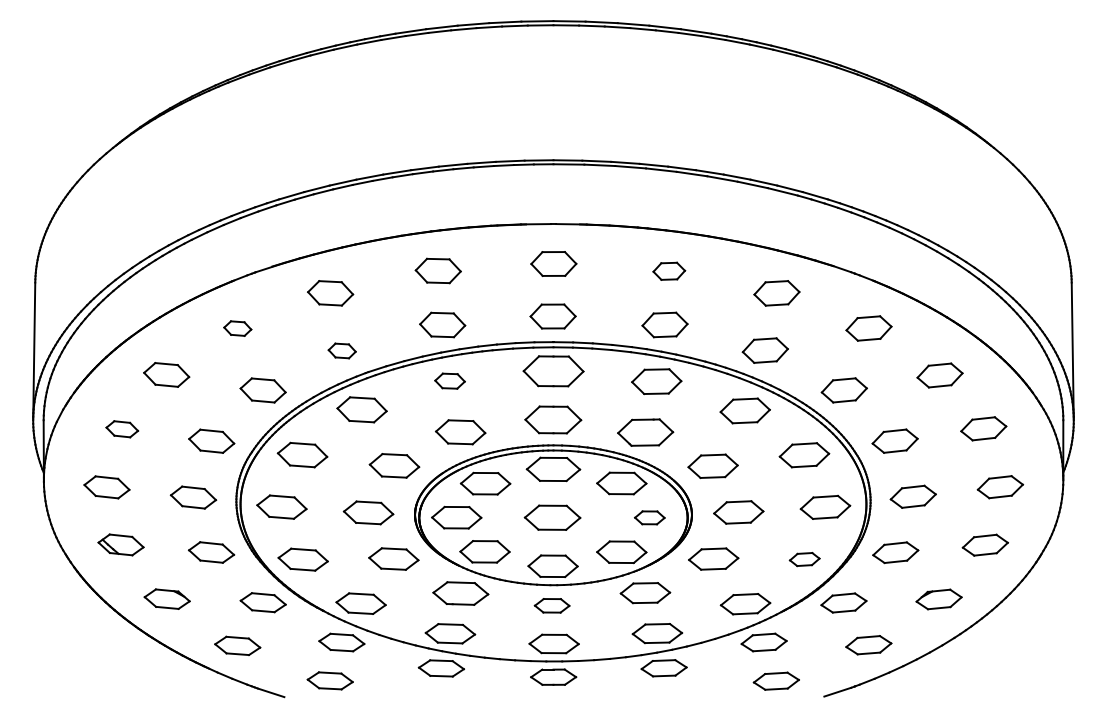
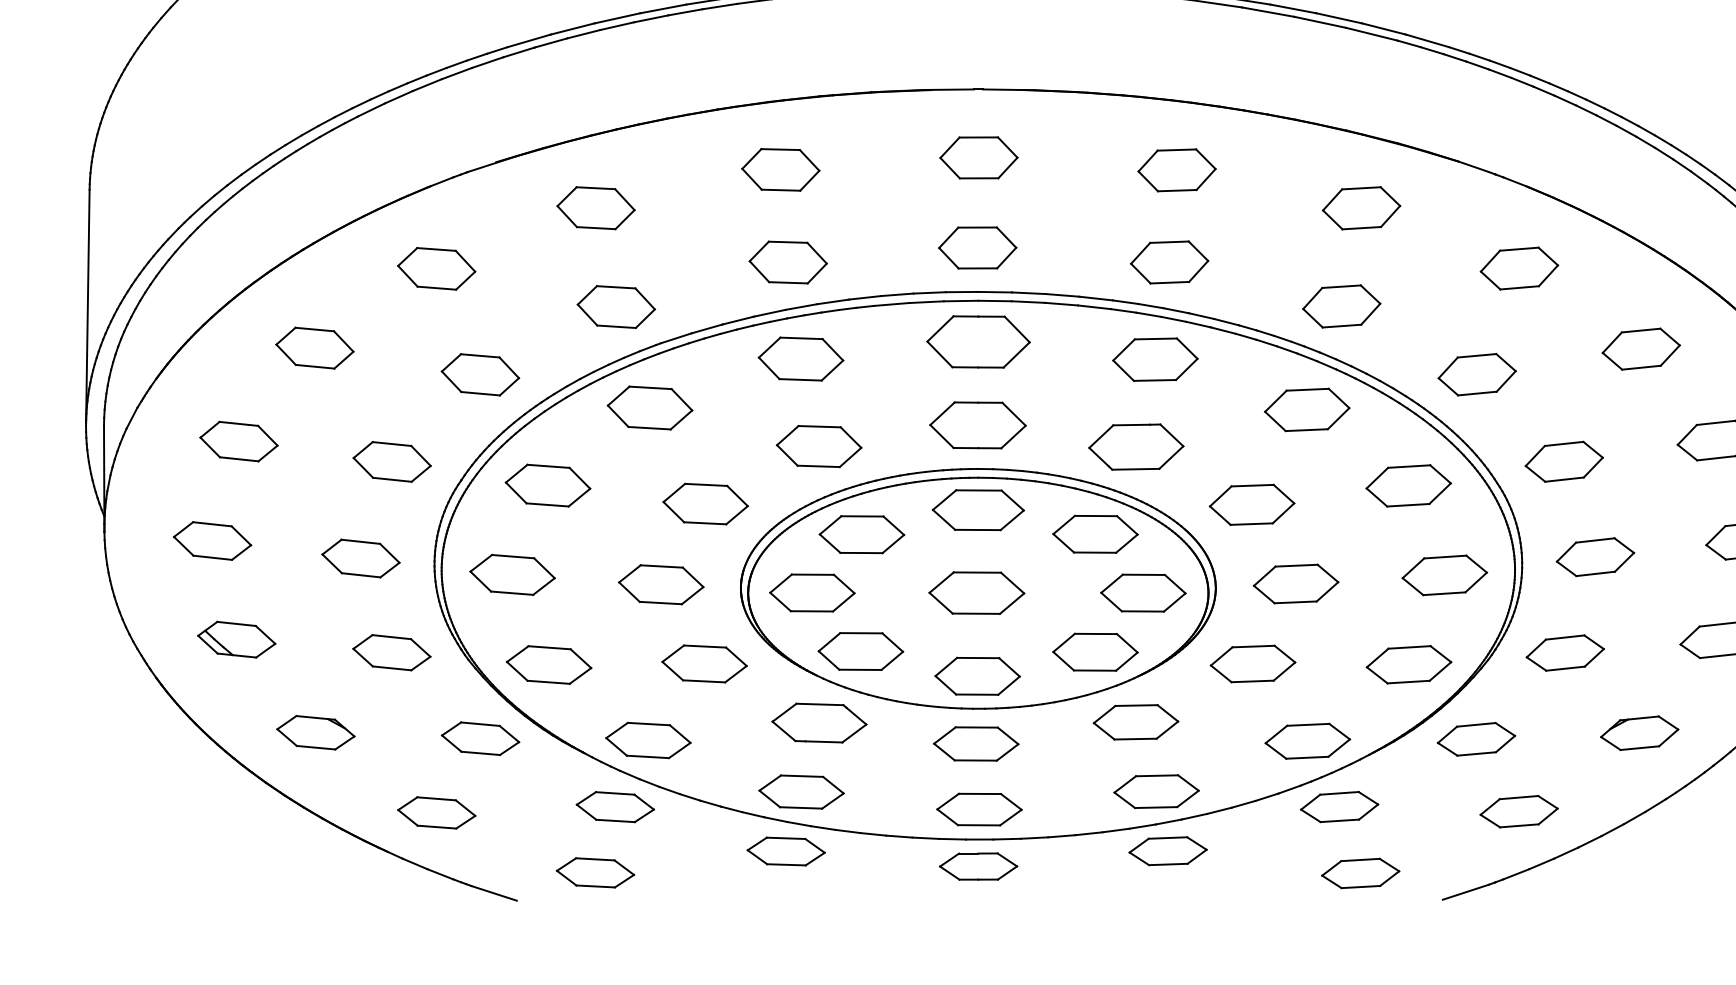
part: (668, 271) -> (1175, 170), size x1.43
part: (237, 328) -> (436, 268), size x1.67
part: (341, 350) -> (614, 306), size x1.67
part: (449, 380) -> (800, 357), size x1.67
part: (121, 428) -> (237, 440), size x1.43
part: (649, 517) -> (1143, 592), size x1.67
part: (804, 559) -> (1408, 664), size x1.67
part: (551, 605) -> (974, 743), size x1.43

